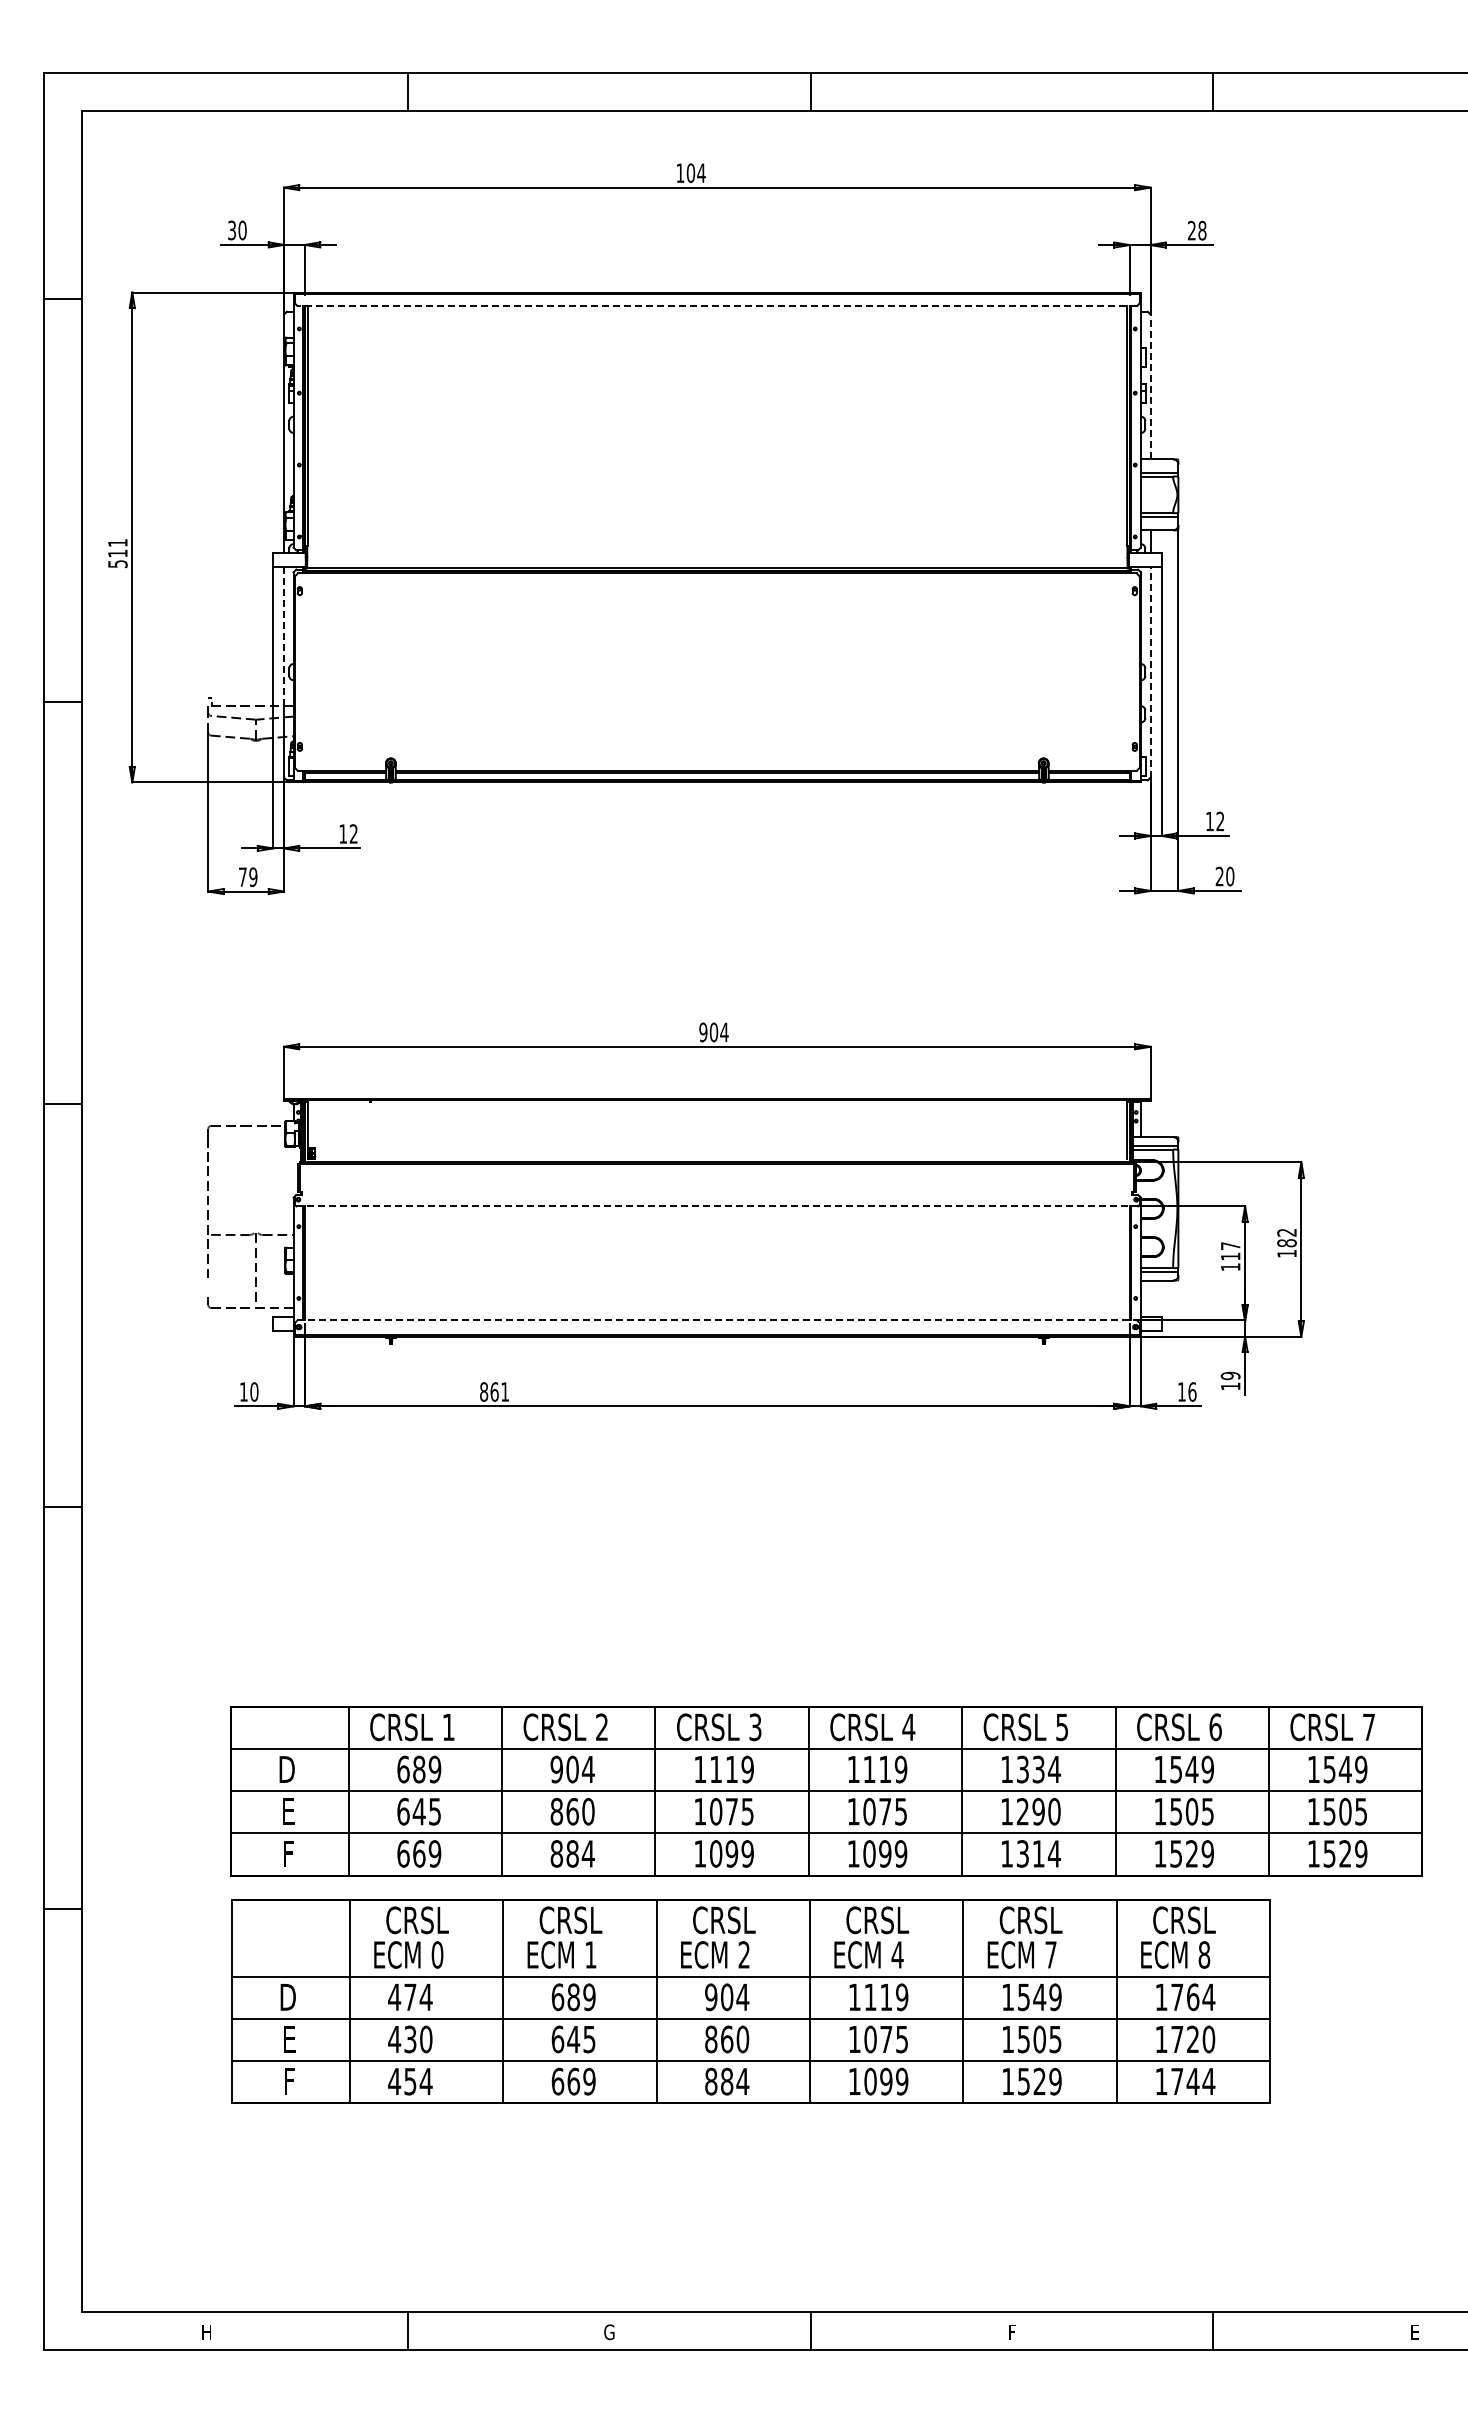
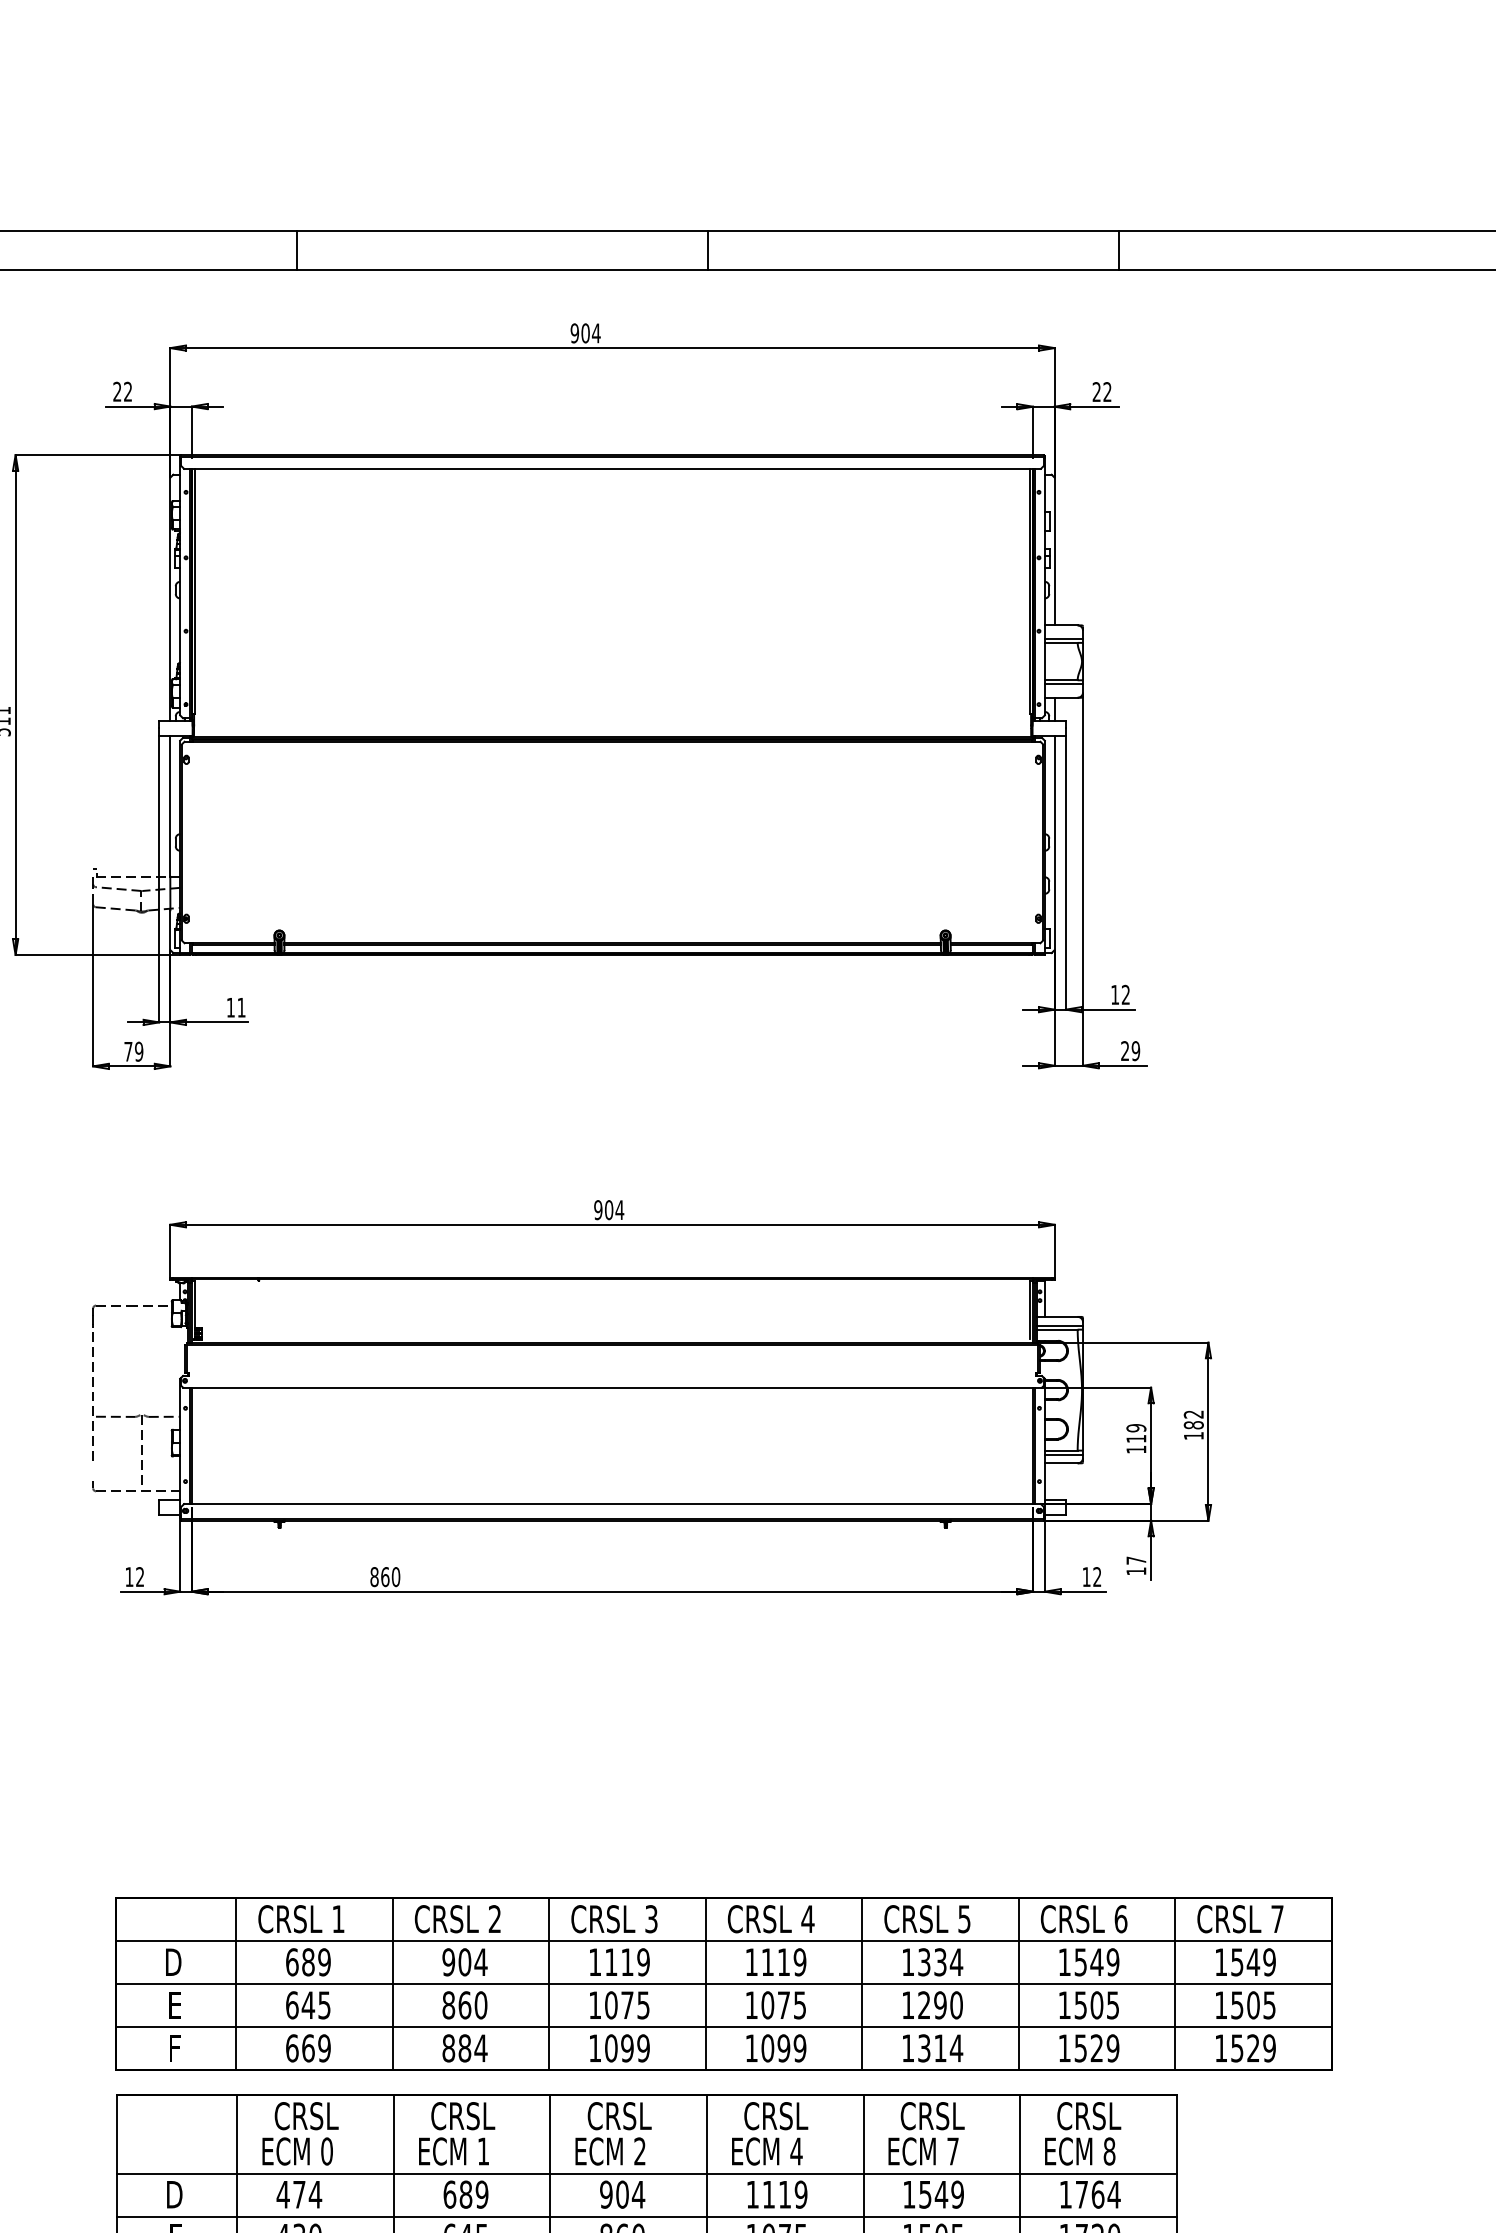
text: (680, 173) -> (574, 333), 104 -> 904
text: (237, 230) -> (122, 391), 30 -> 22
text: (1202, 230) -> (1107, 391), 28 -> 22
line: (717, 305) -> (612, 468), dashed -> solid
line: (1150, 386) -> (1054, 551), dashed -> solid
line: (284, 636) -> (170, 806), dashed -> solid
line: (1150, 672) -> (1054, 842), dashed -> solid
text: (353, 833) -> (241, 1007), 12 -> 11
text: (1230, 876) -> (1136, 1051), 20 -> 29
line: (717, 1206) -> (612, 1387), dashed -> solid
text: (1230, 1246) -> (1136, 1428), 117 -> 119
line: (717, 1320) -> (612, 1504), dashed -> solid
text: (1230, 1375) -> (1136, 1560), 19 -> 17
text: (254, 1391) -> (140, 1576), 10 -> 12
text: (505, 1391) -> (396, 1576), 861 -> 860
text: (1192, 1391) -> (1097, 1576), 16 -> 12

